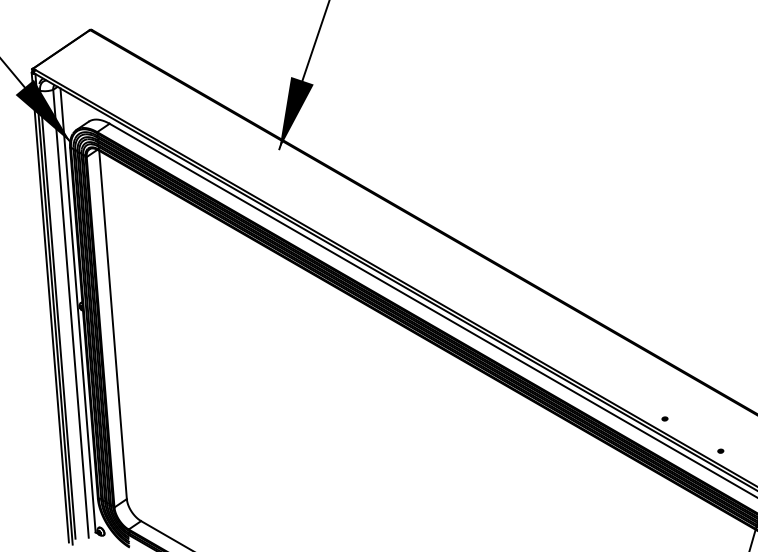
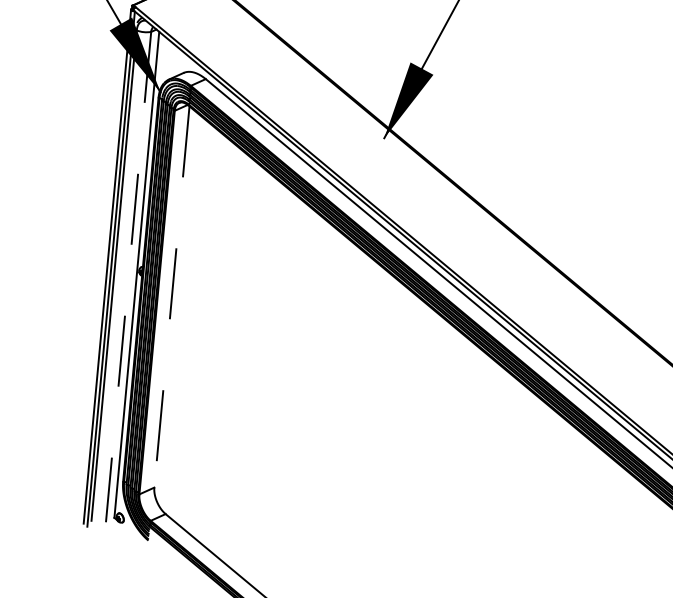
line: (71, 313) -> (129, 276), solid -> dashed
line: (113, 324) -> (172, 296), solid -> dashed

